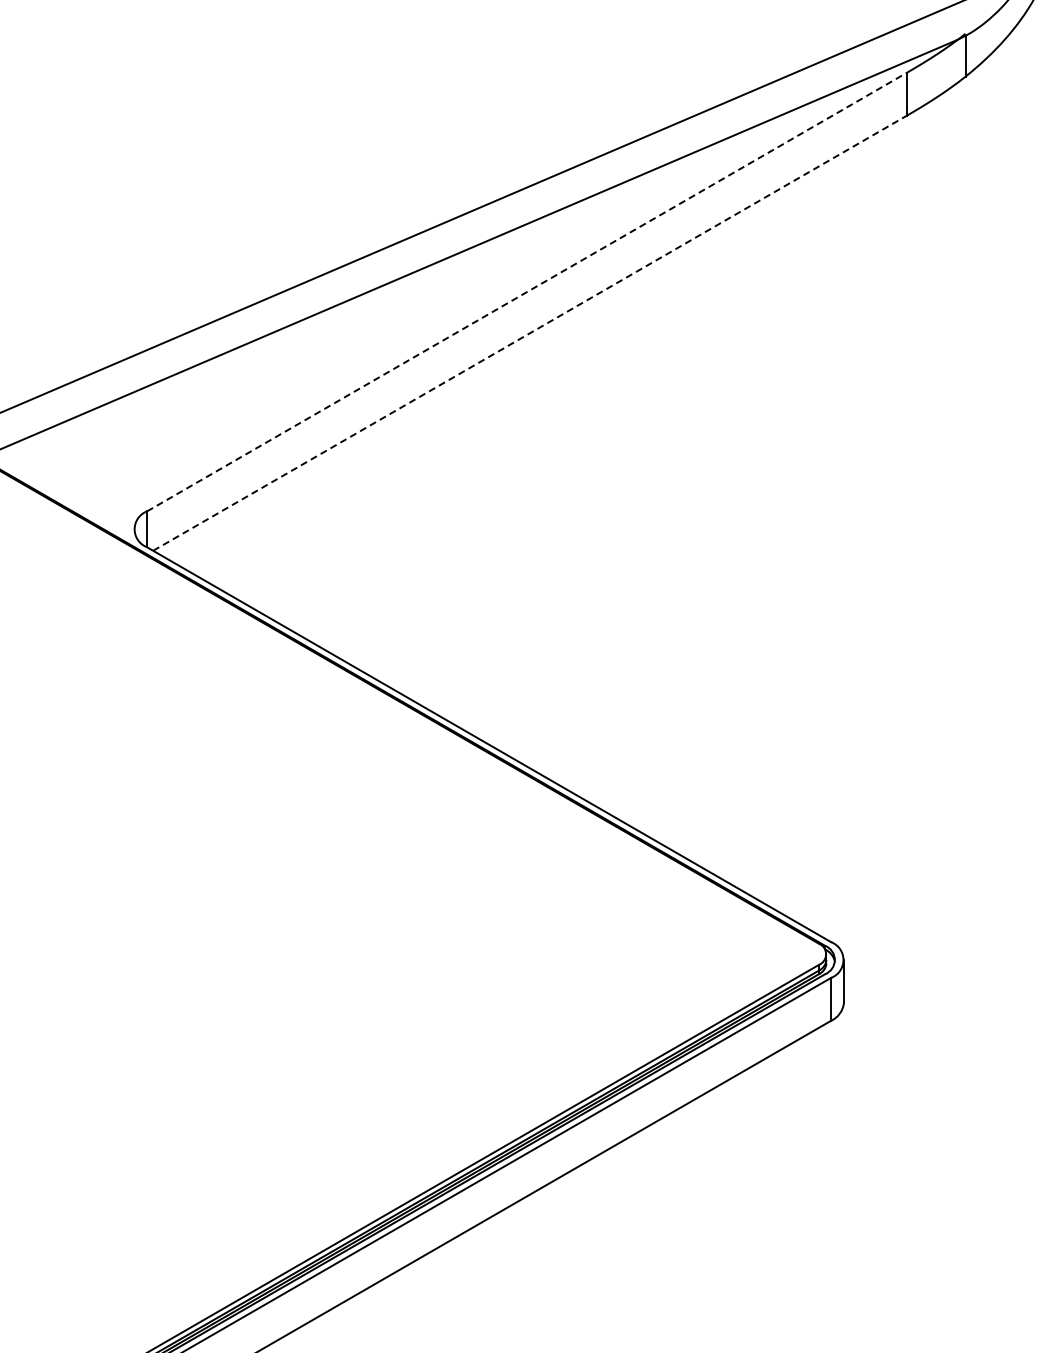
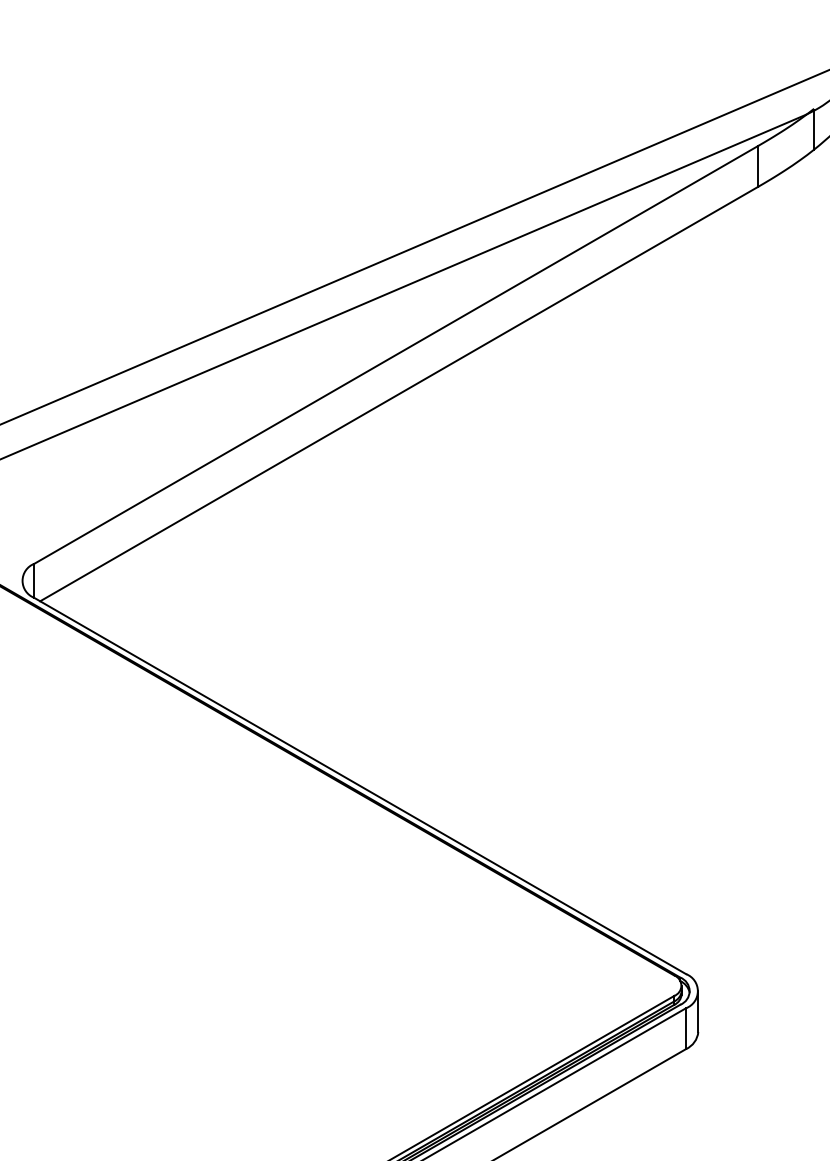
line: (527, 291) -> (396, 354), dashed -> solid
line: (529, 333) -> (398, 394), dashed -> solid

